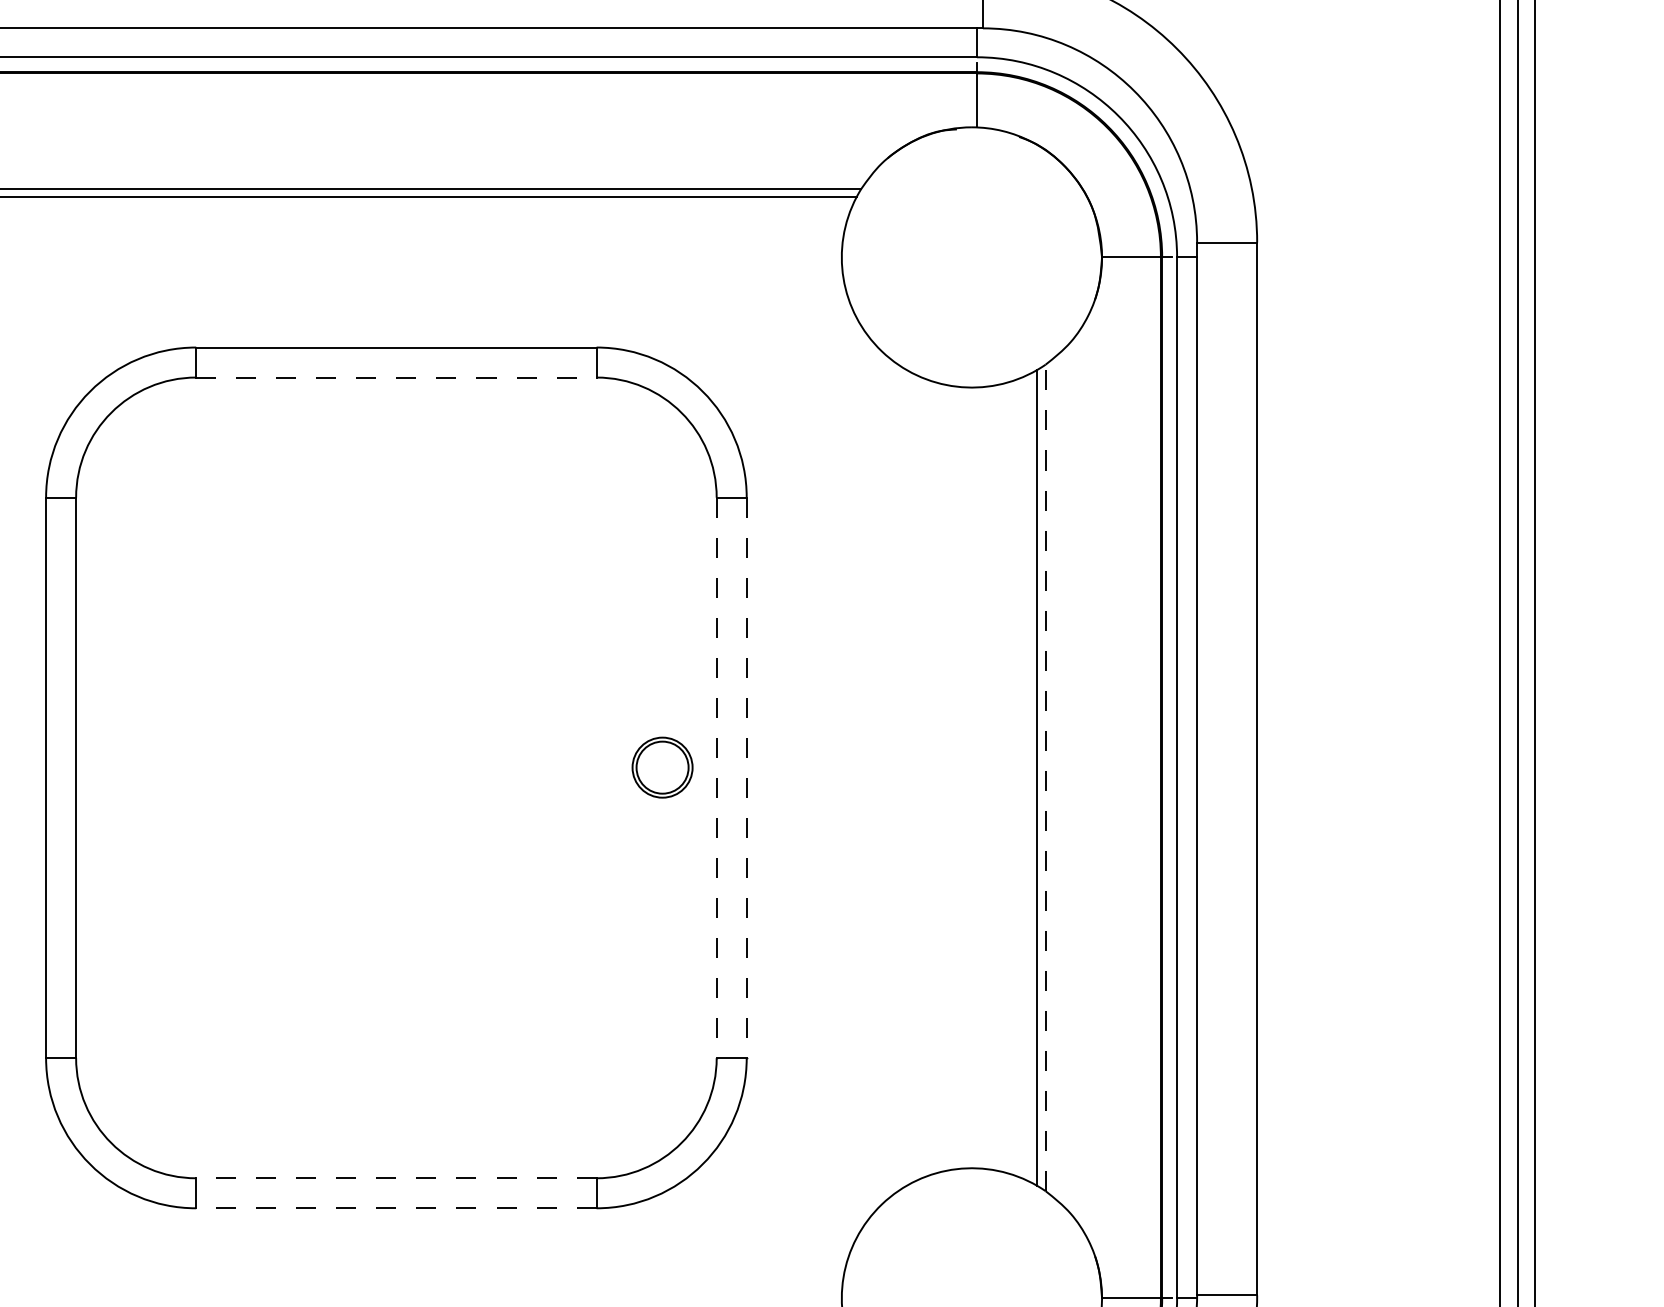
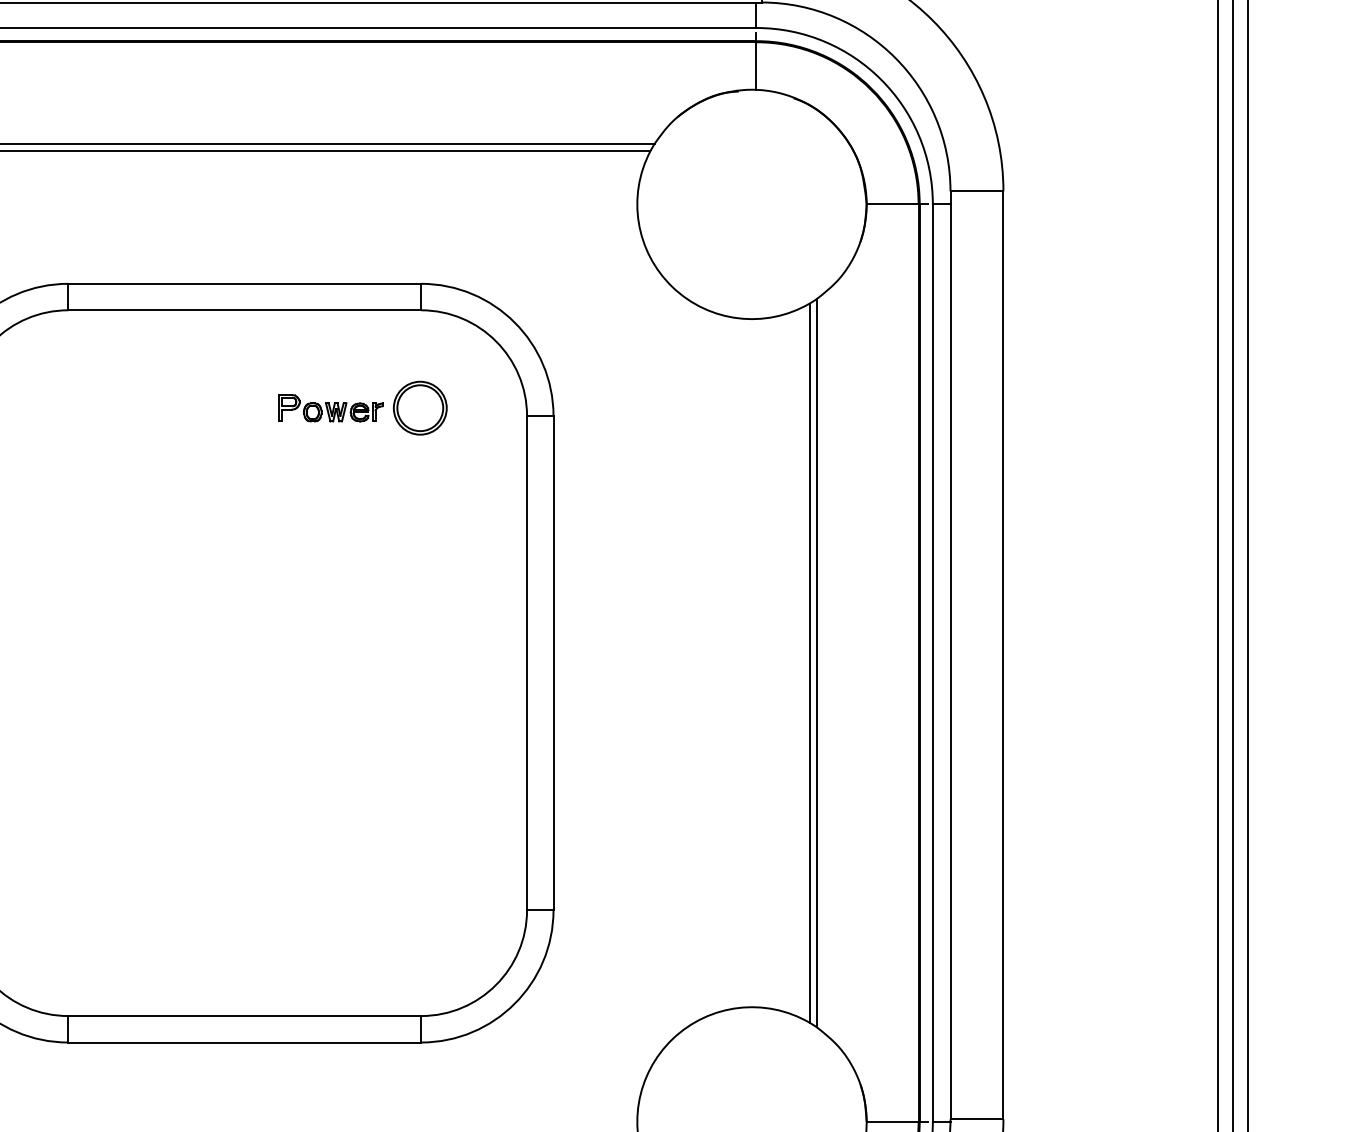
line: (396, 377) -> (244, 310), dashed -> solid
part: (493, 488) -> (330, 408), added
part: (662, 767) -> (420, 408), moved
line: (1045, 777) -> (816, 662), dashed -> solid
line: (716, 778) -> (526, 663), dashed -> solid
line: (746, 778) -> (553, 663), dashed -> solid
line: (395, 1178) -> (243, 1016), dashed -> solid
line: (395, 1208) -> (243, 1042), dashed -> solid

